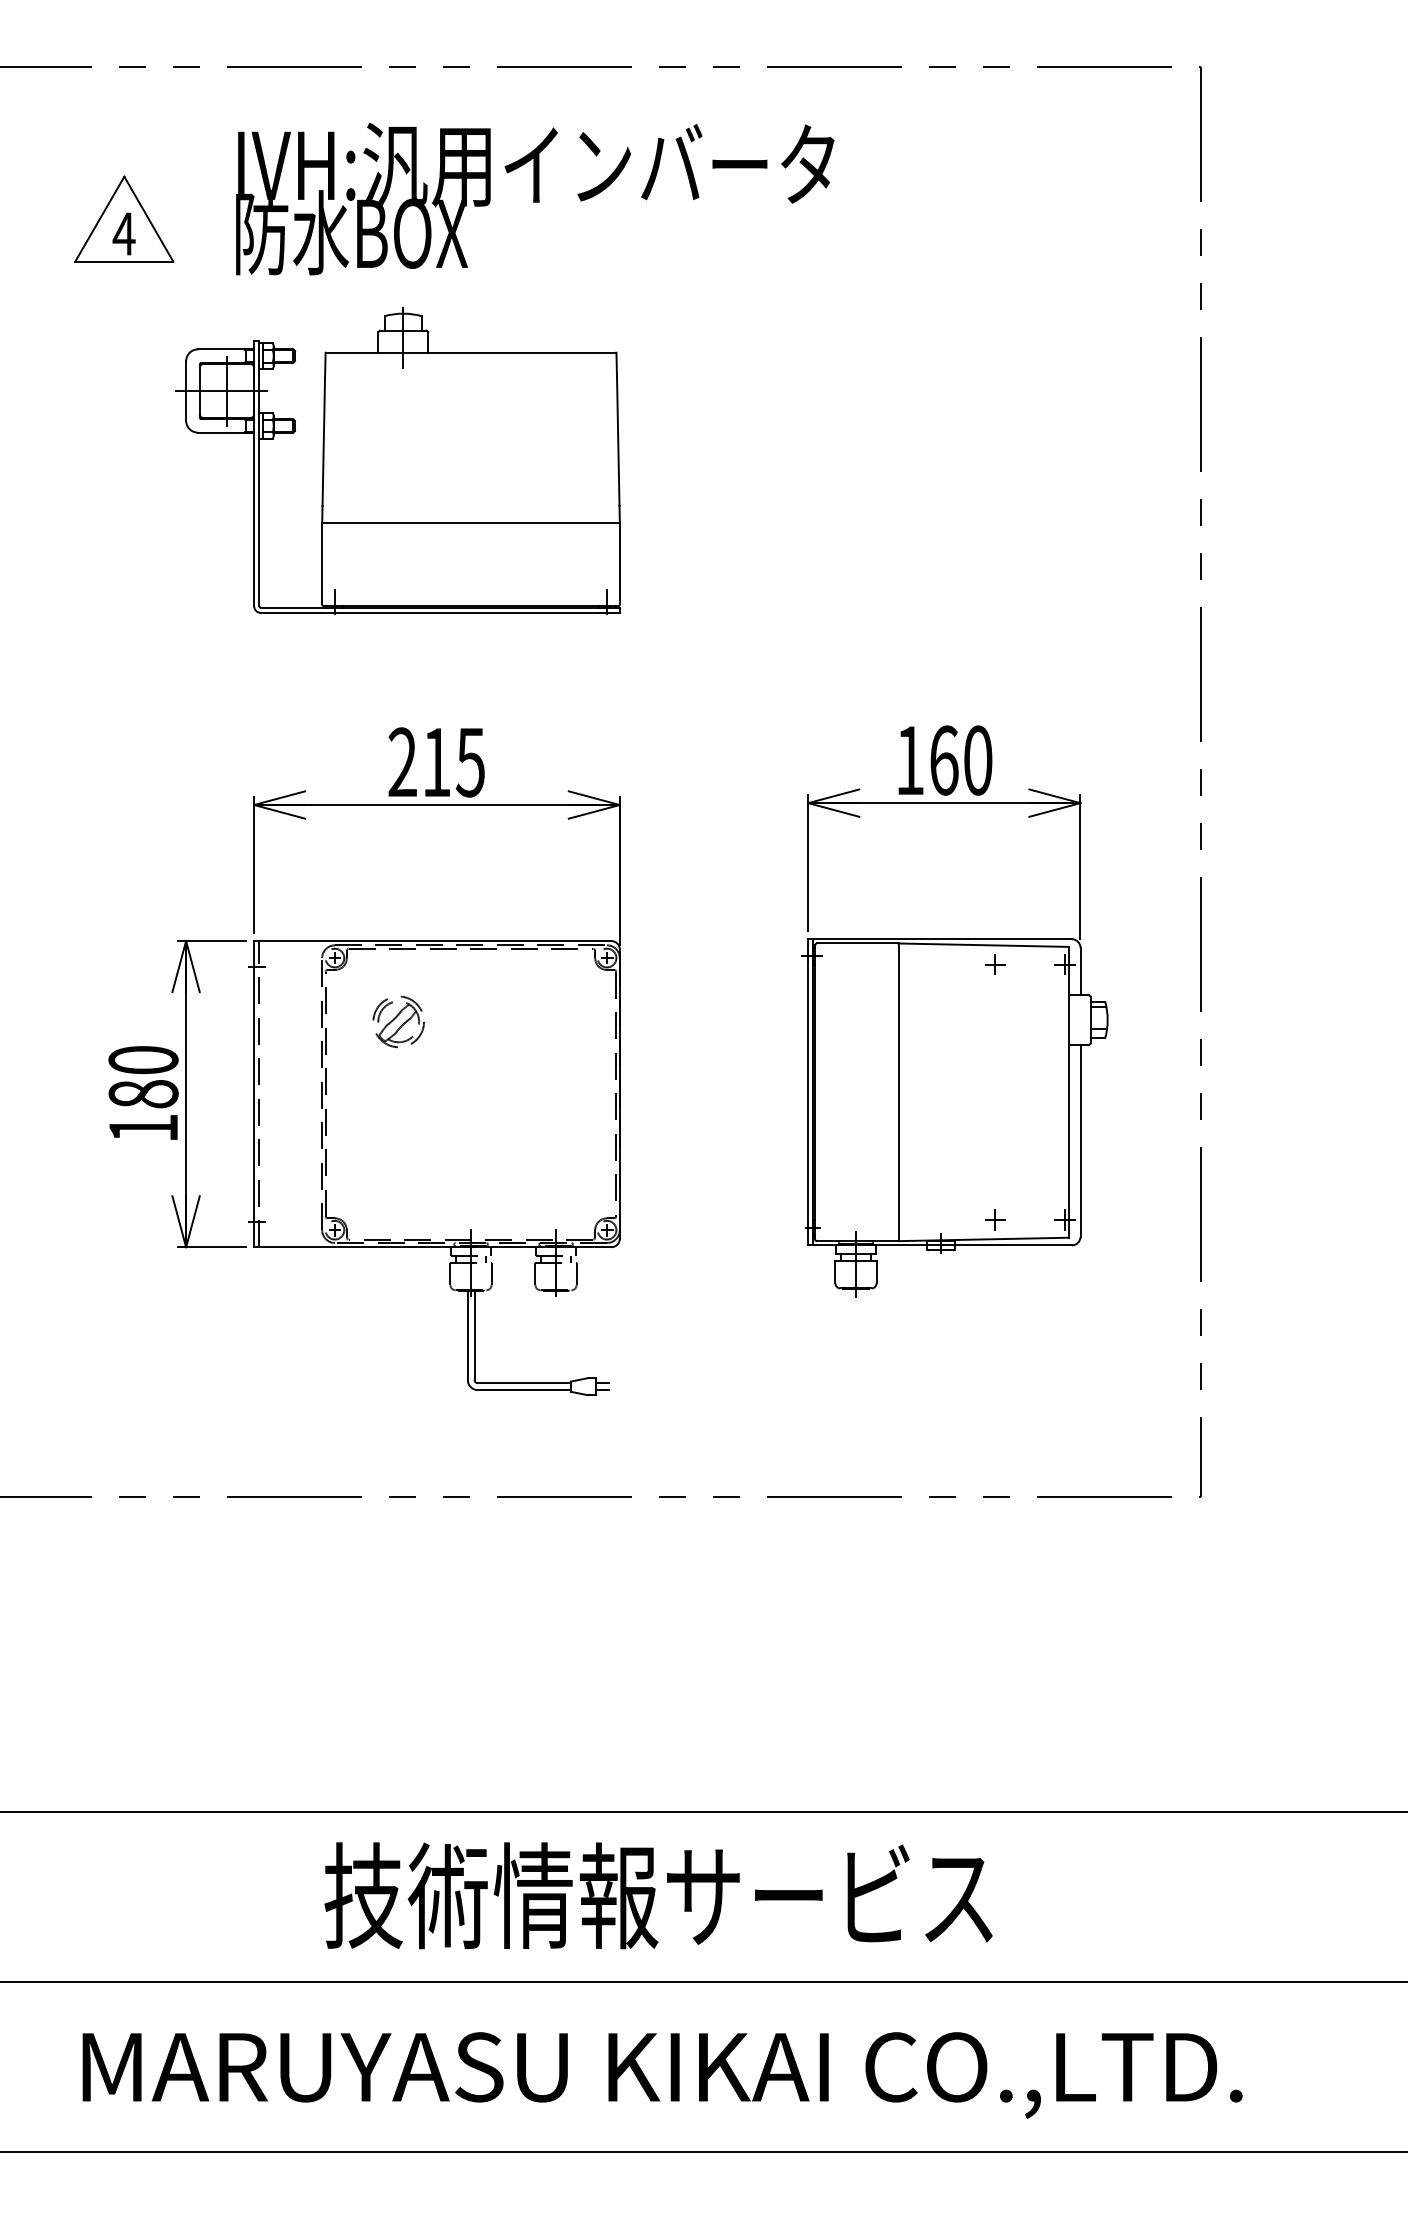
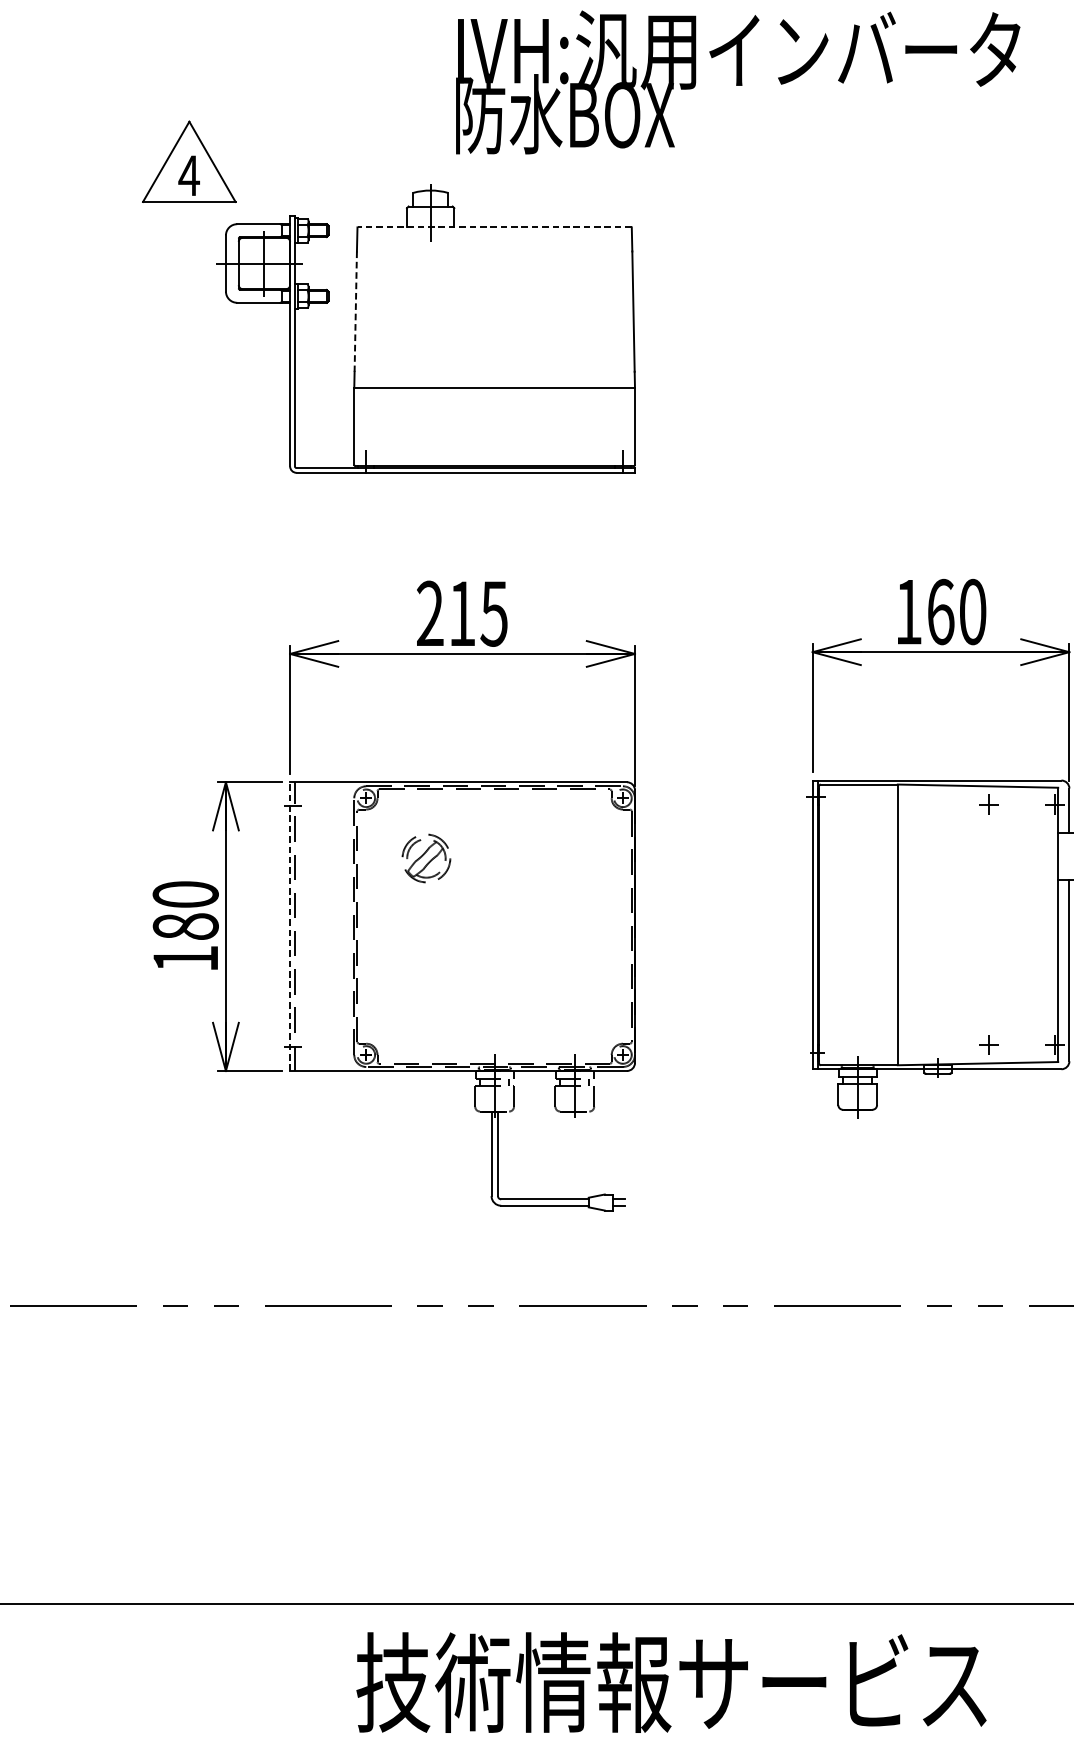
text: (535, 198) -> (738, 81), moved
part: (124, 218) -> (189, 161), moved
line: (470, 352) -> (494, 227), solid -> dashed
line: (323, 442) -> (355, 312), solid -> dashed
line: (254, 1093) -> (290, 926), solid -> dashed

